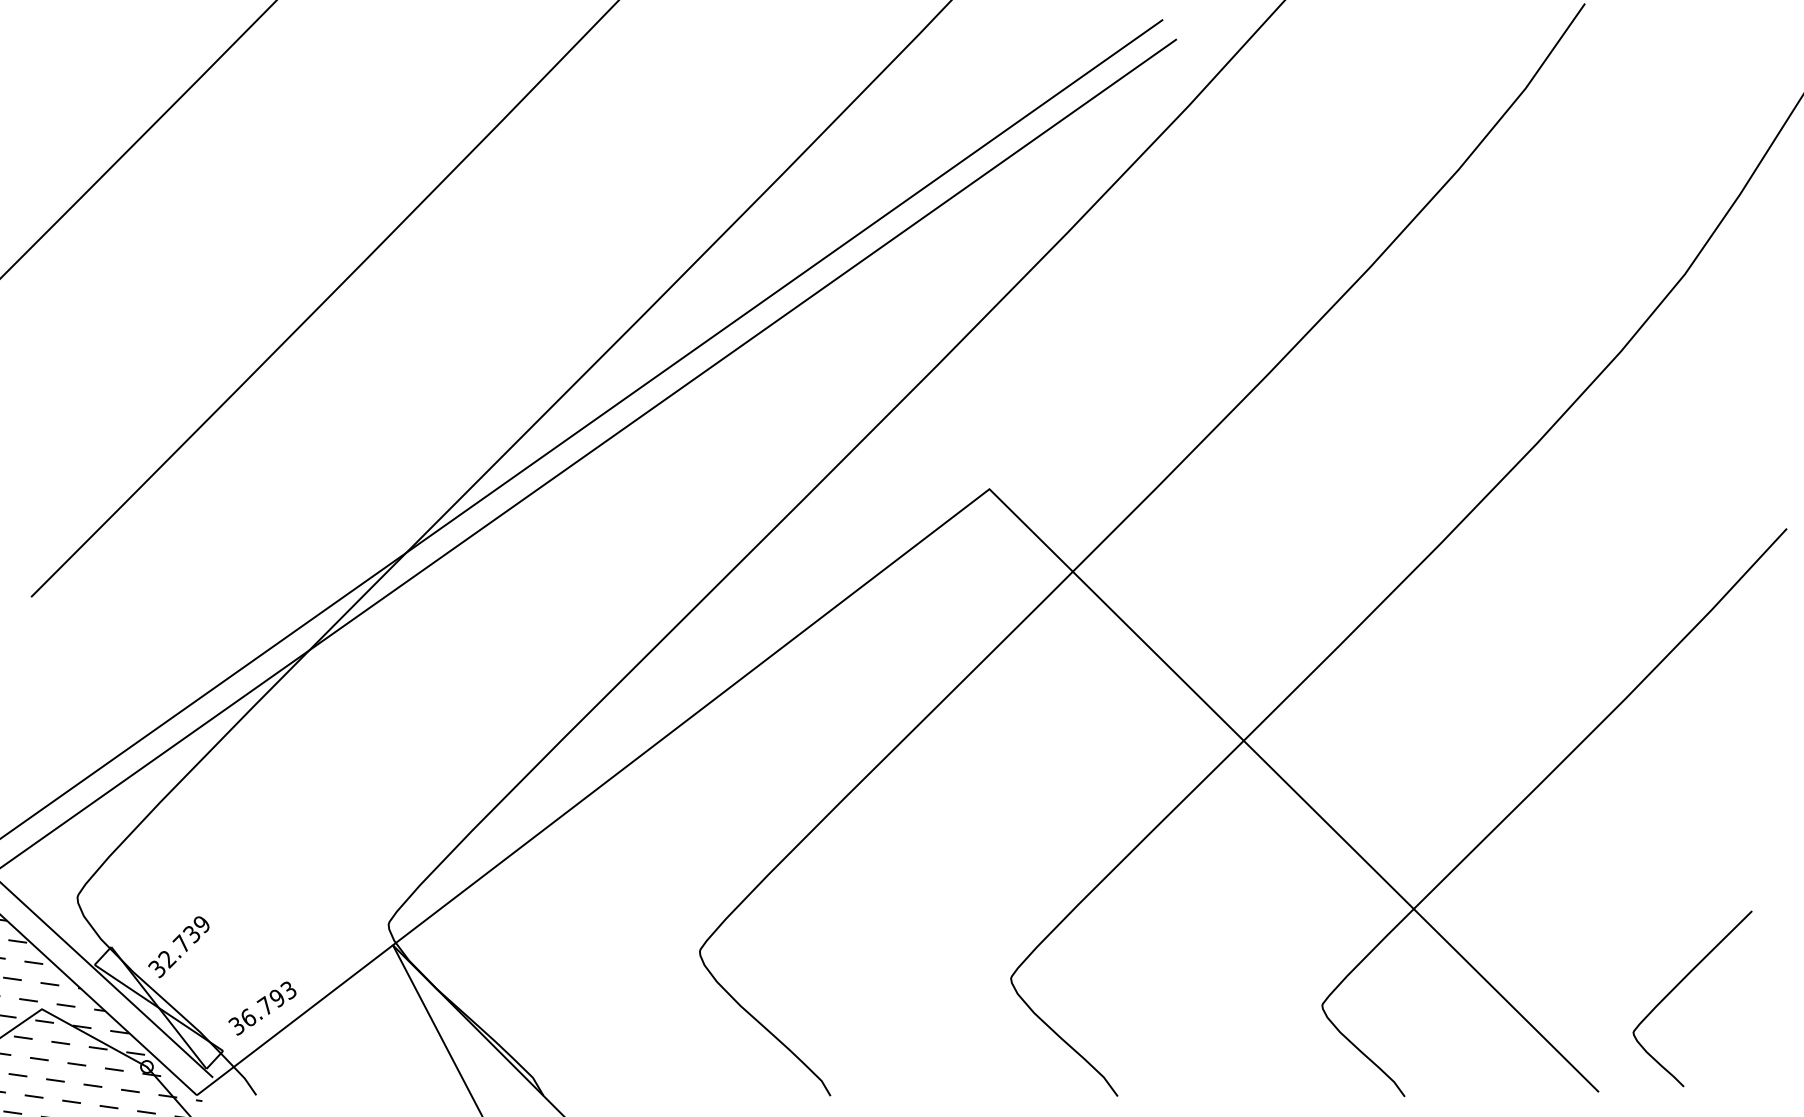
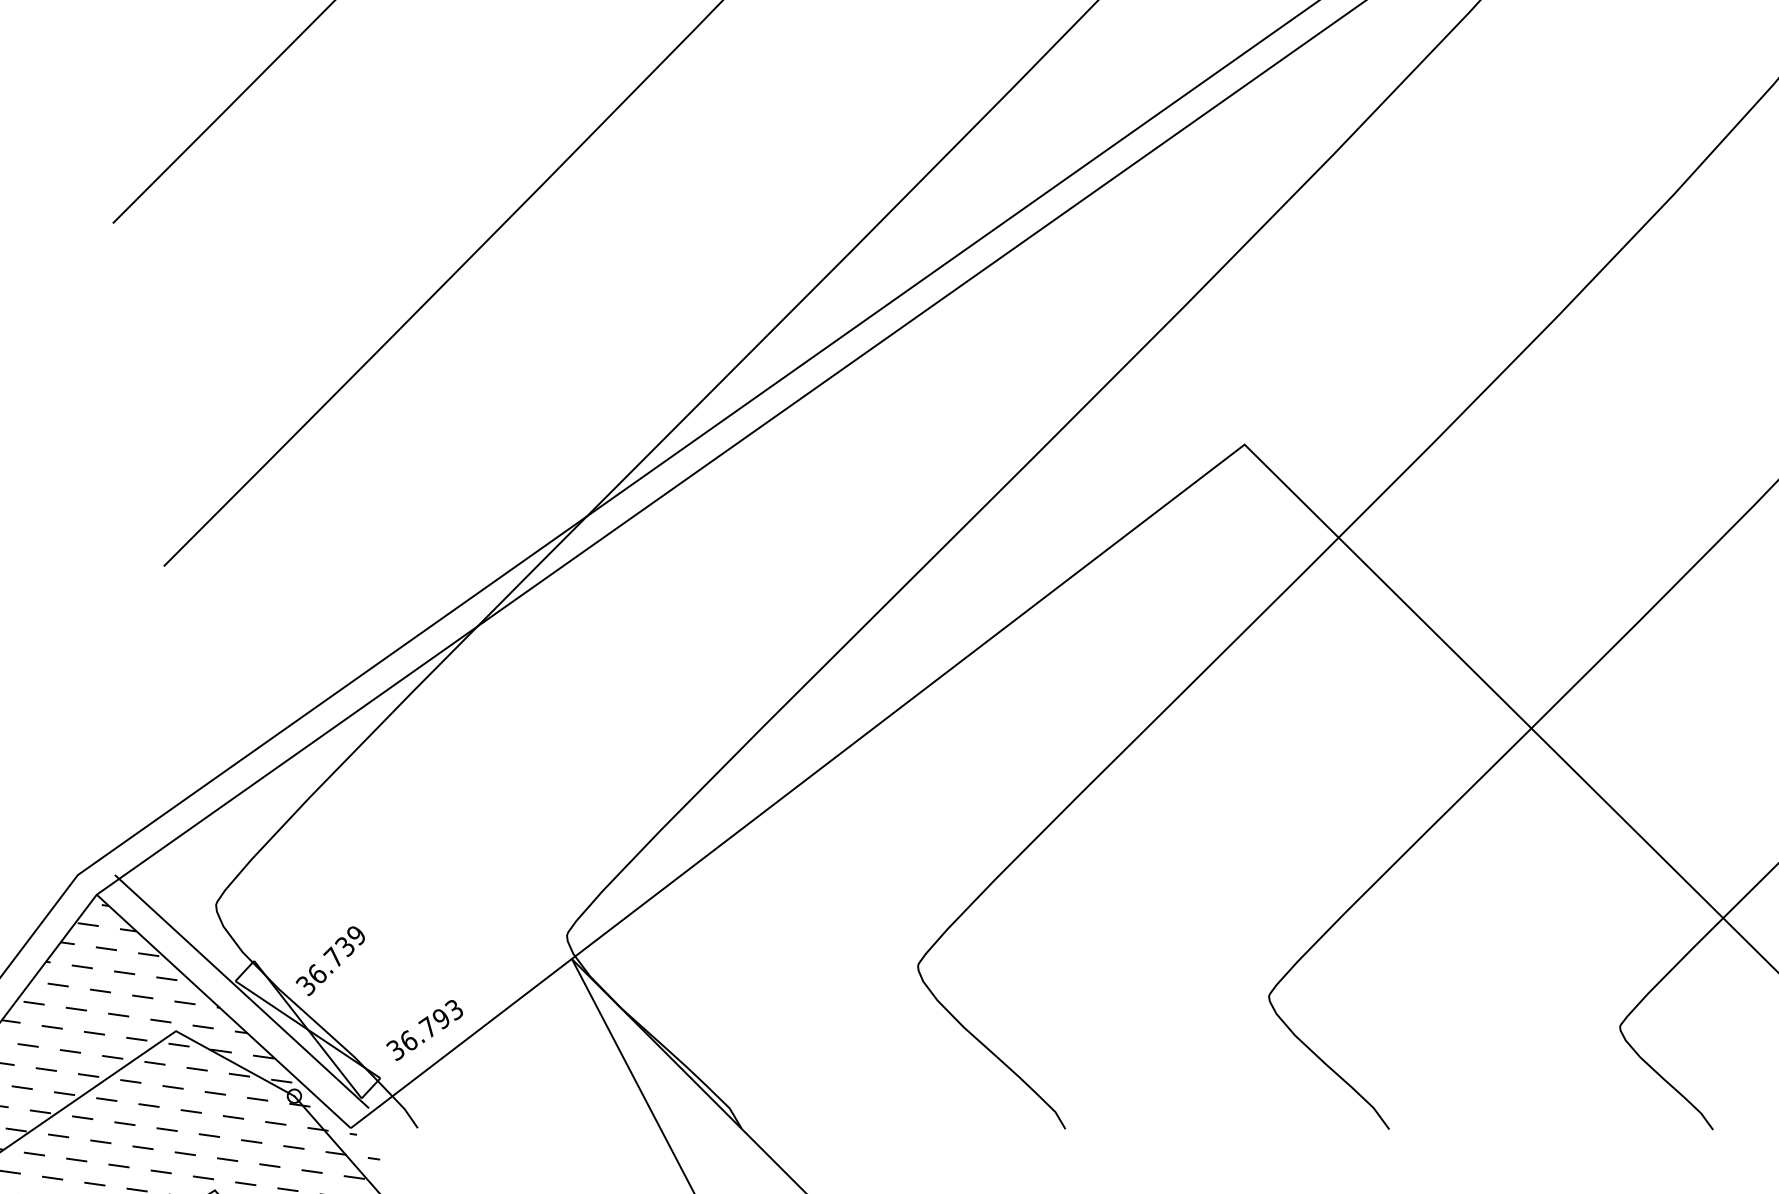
text: (167, 958) -> (317, 973), 32.739 -> 36.739

